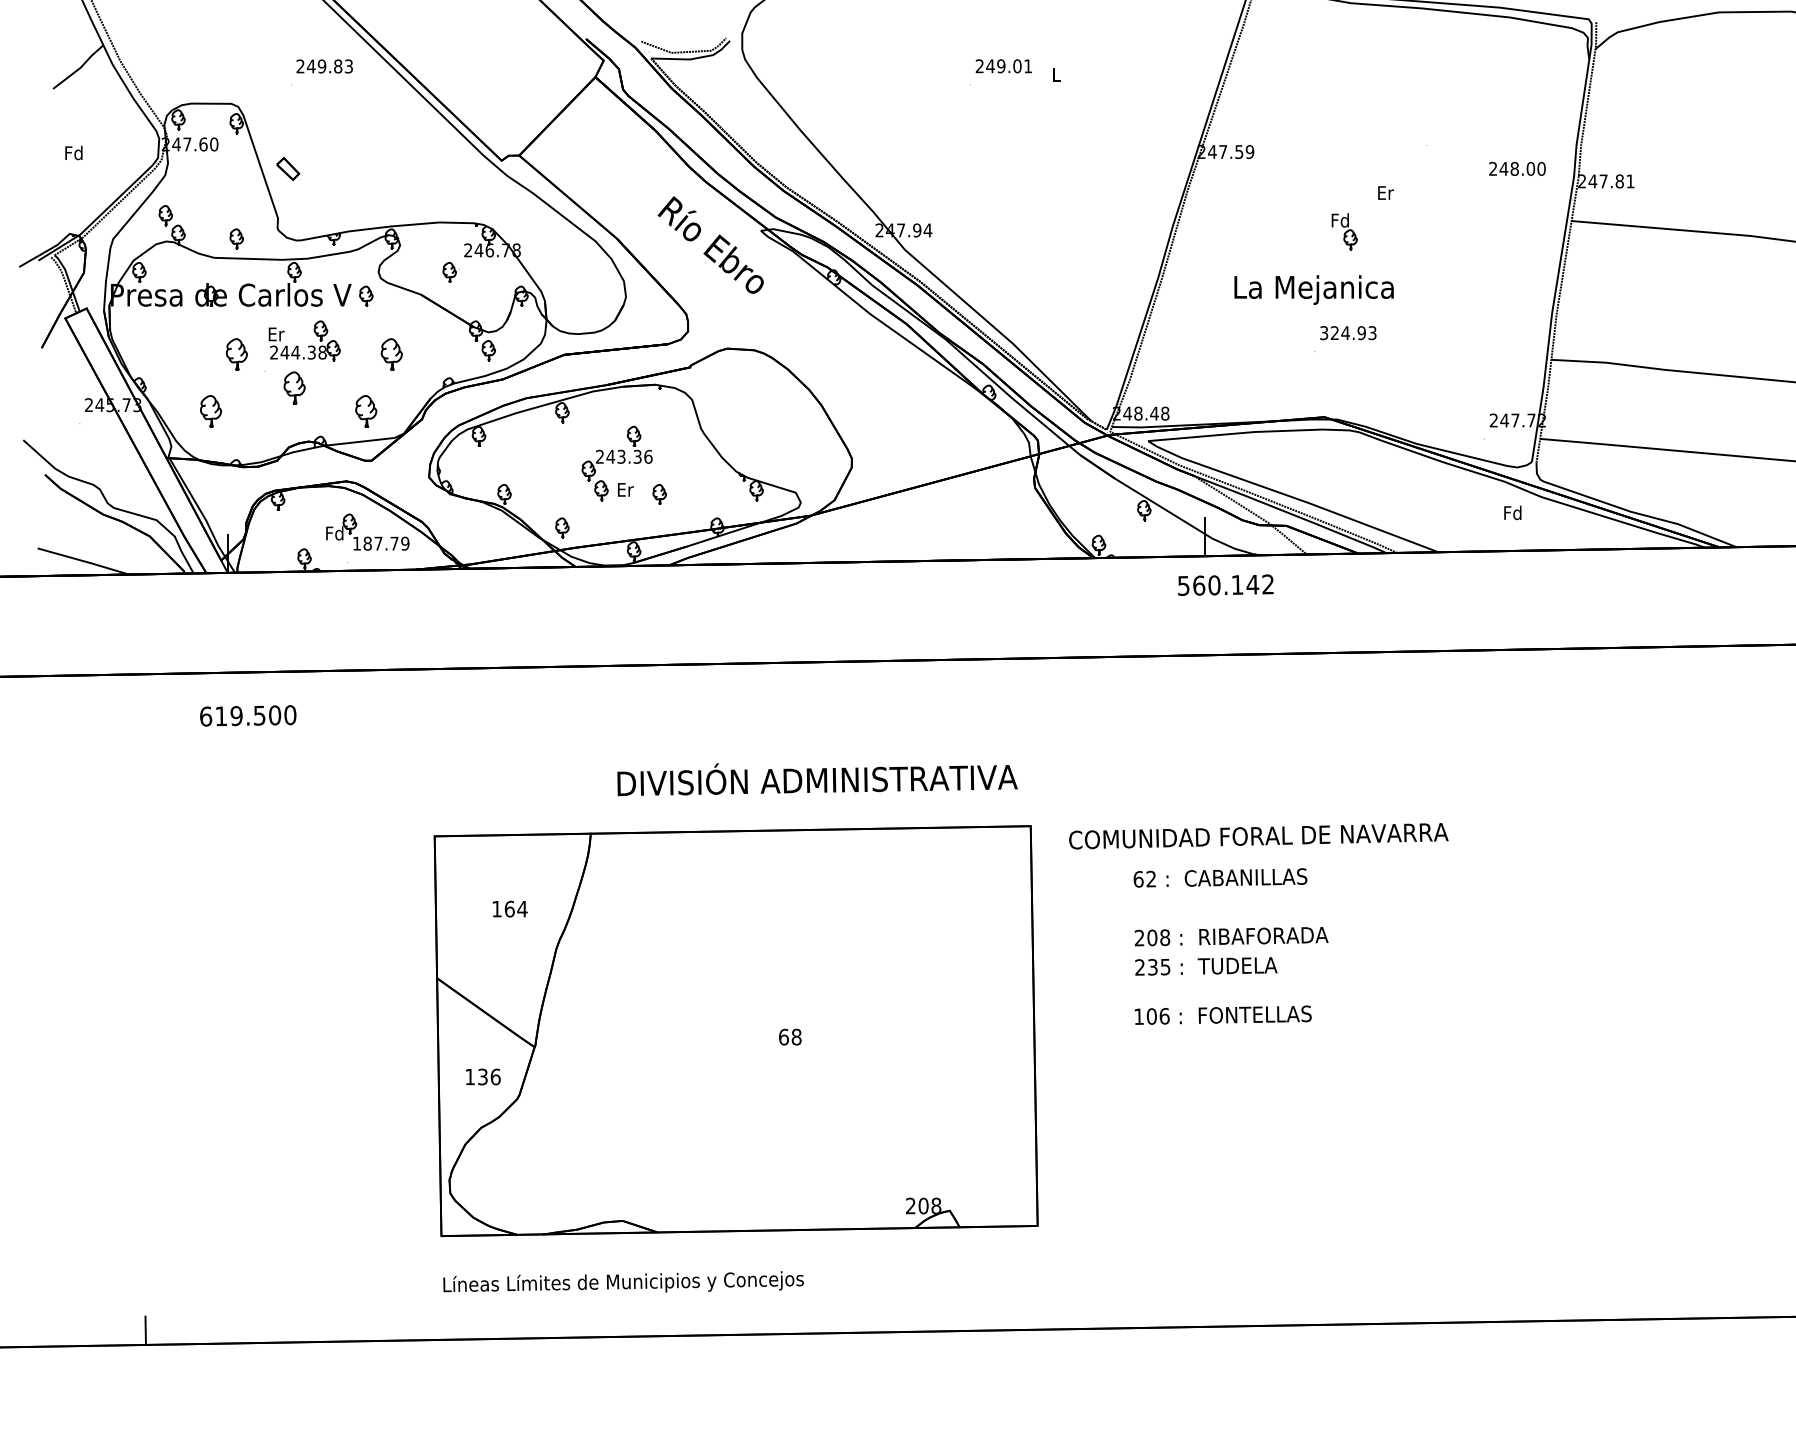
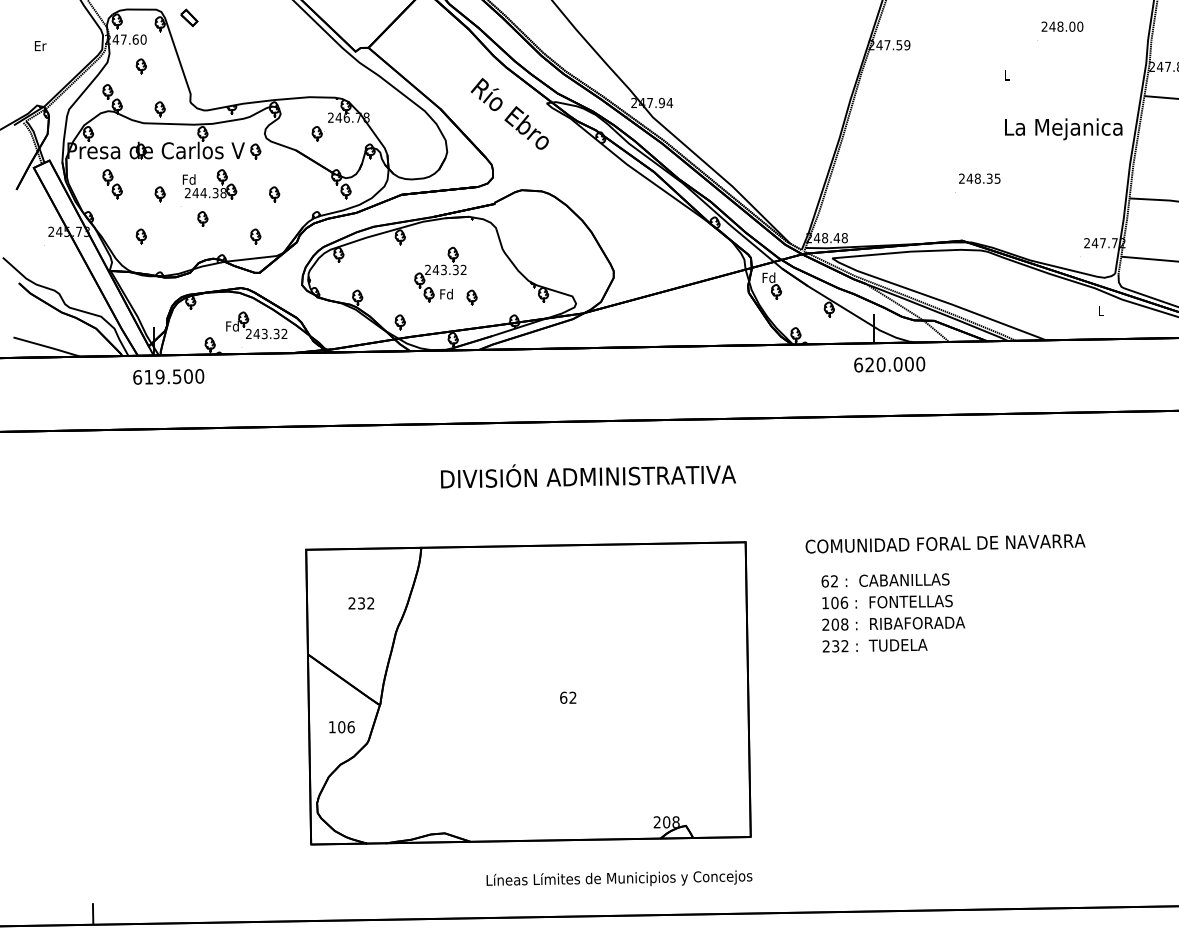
text: (73, 152) -> (39, 45), Fd -> Er
text: (1517, 168) -> (1062, 26), moved
part: (288, 169) -> (189, 18), moved
part: (211, 180) -> (141, 66), added
text: (1385, 192) -> (1007, 75), Er -> L
part: (1344, 231) -> (772, 285), moved
text: (1313, 289) -> (1063, 128), moved
text: (1348, 333) -> (979, 179), 324.93 -> 248.35
text: (275, 334) -> (188, 179), Er -> Fd
part: (171, 340) -> (112, 184), added
part: (236, 353) -> (160, 193), size x0.62
part: (391, 353) -> (274, 193), size x0.62
part: (294, 387) -> (202, 218), size x0.62
part: (211, 411) -> (141, 236), size x0.62
part: (366, 411) -> (255, 236), size x0.62
text: (648, 456) -> (463, 269), 243.36 -> 243.32
text: (624, 489) -> (446, 294), Er -> Fd
text: (1512, 512) -> (1100, 311), Fd -> L
text: (380, 543) -> (266, 333), 187.79 -> 243.32
text: (1225, 584) -> (889, 364), 560.142 -> 620.000
text: (248, 715) -> (168, 376), moved
text: (817, 779) -> (588, 476), moved
text: (1258, 836) -> (945, 543), moved
text: (509, 908) -> (361, 602), 164 -> 232
text: (1165, 966) -> (845, 645), 235 -> 232
text: (1222, 1014) -> (887, 601), moved
text: (796, 1036) -> (572, 697), 68 -> 62
text: (482, 1076) -> (341, 726), 136 -> 106
text: (623, 1281) -> (619, 877), moved

